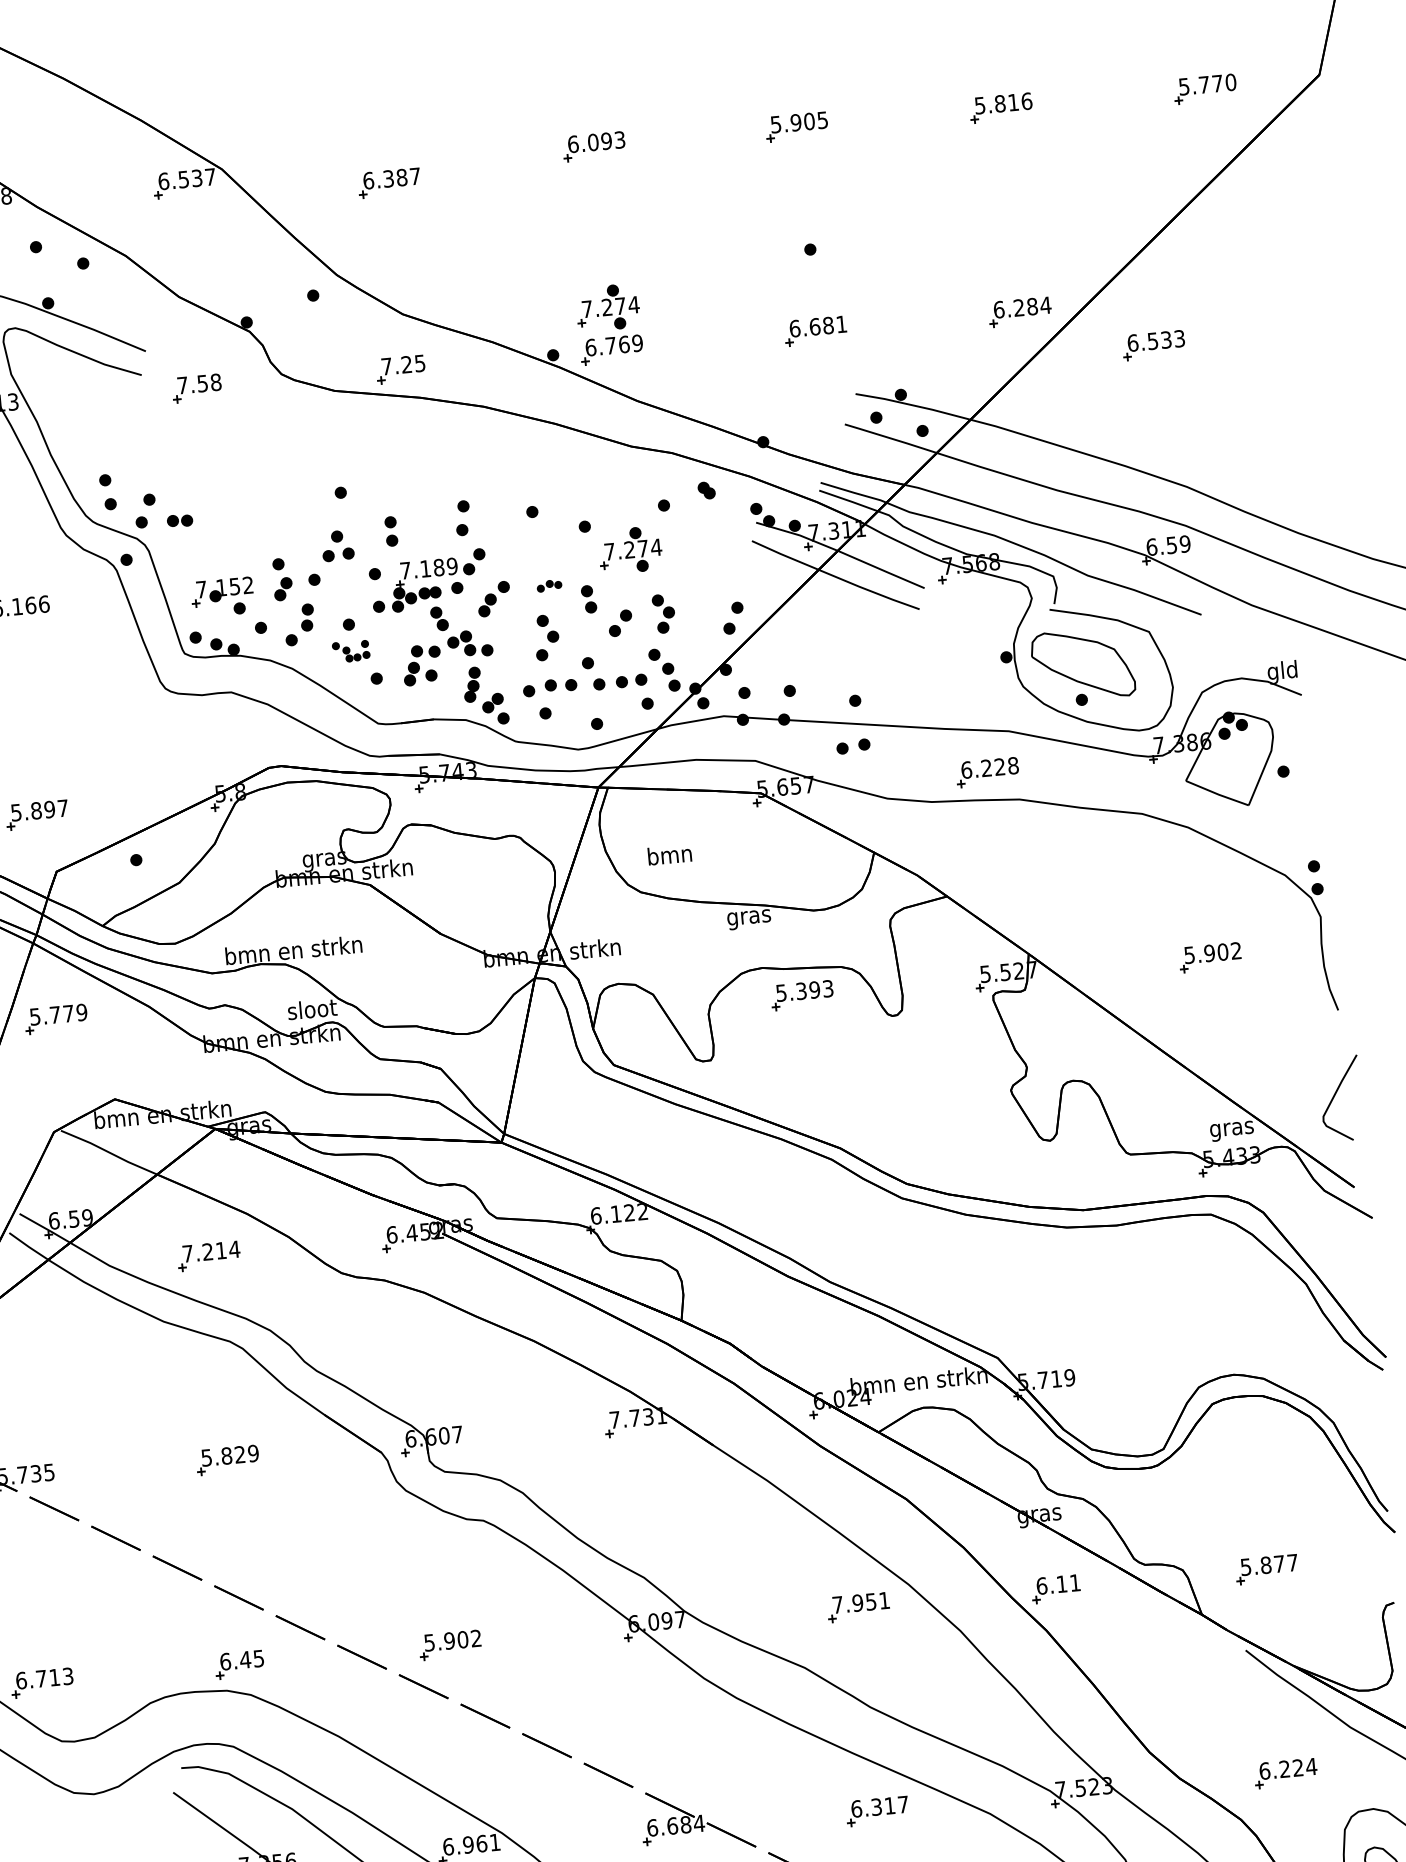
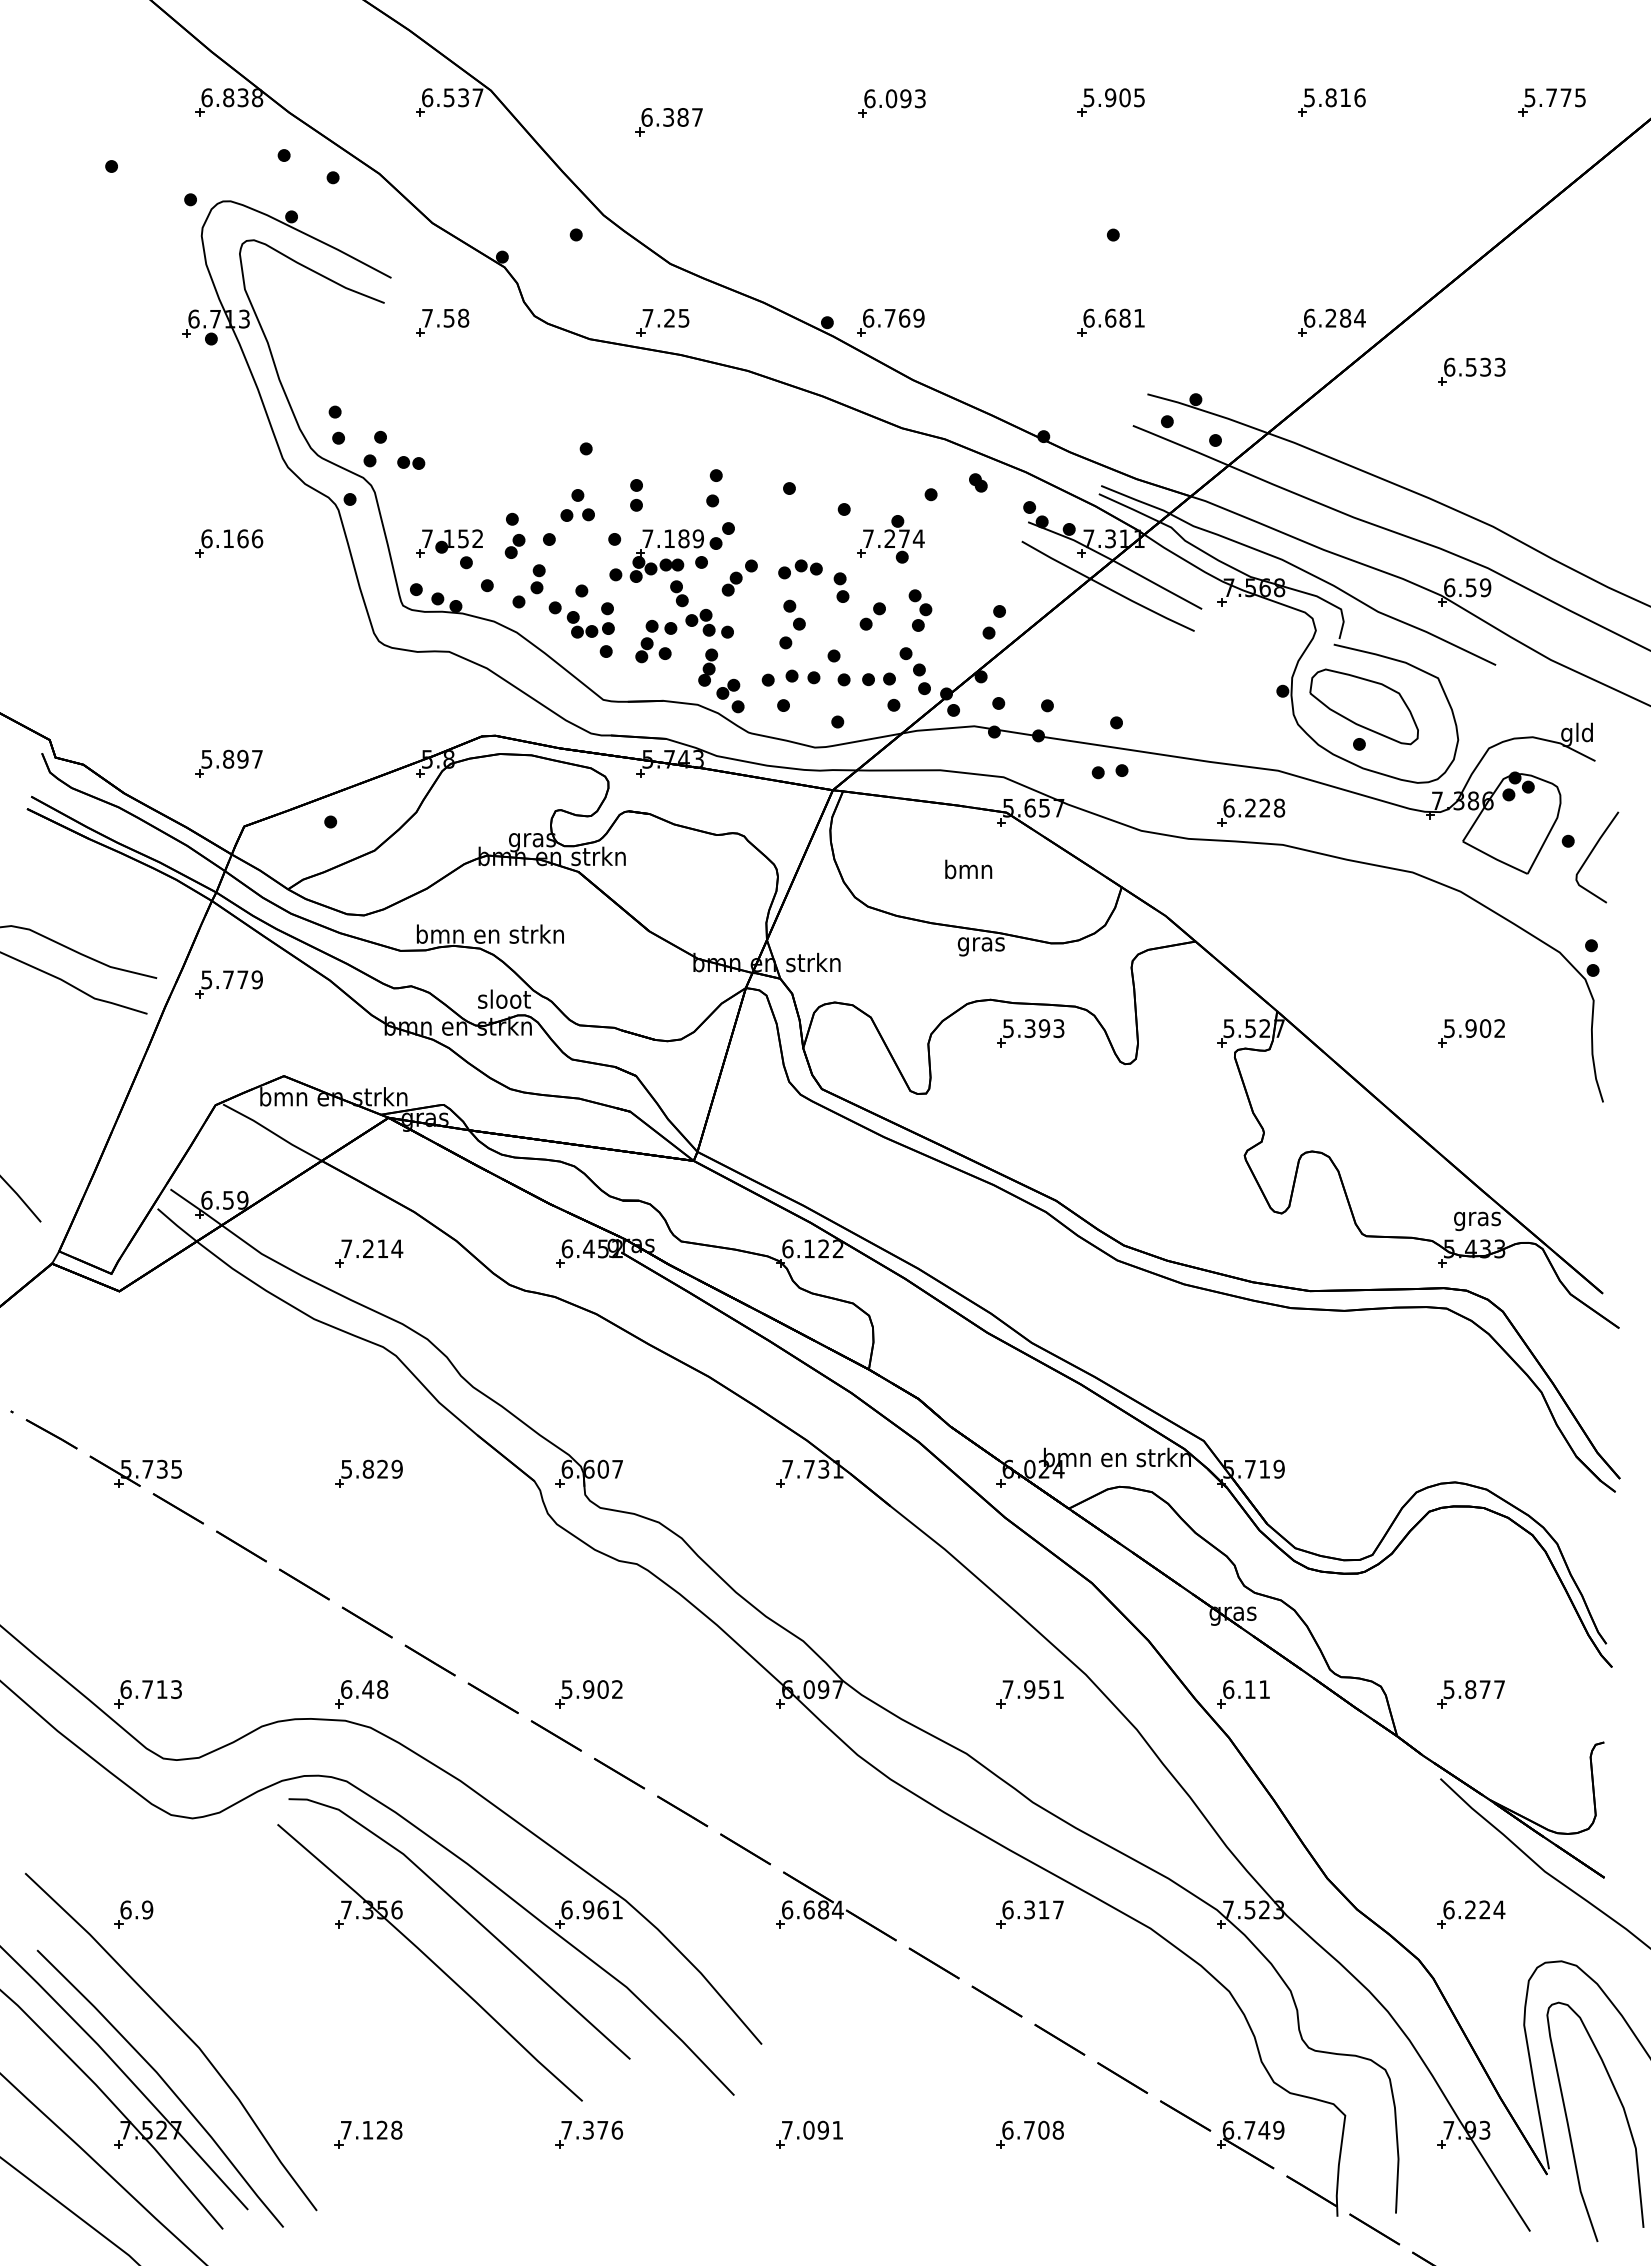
text: (1230, 82) -> (1580, 97), 5.770 -> 5.775
part: (607, 308) -> (890, 277), removed
part: (549, 586) -> (800, 569), size x1.67
part: (351, 651) -> (581, 619), size x1.67
text: (669, 854) -> (968, 869), moved
curve: (1336, 1094) -> (1592, 852), moved
text: (258, 1658) -> (382, 1689), 6.45 -> 6.48

